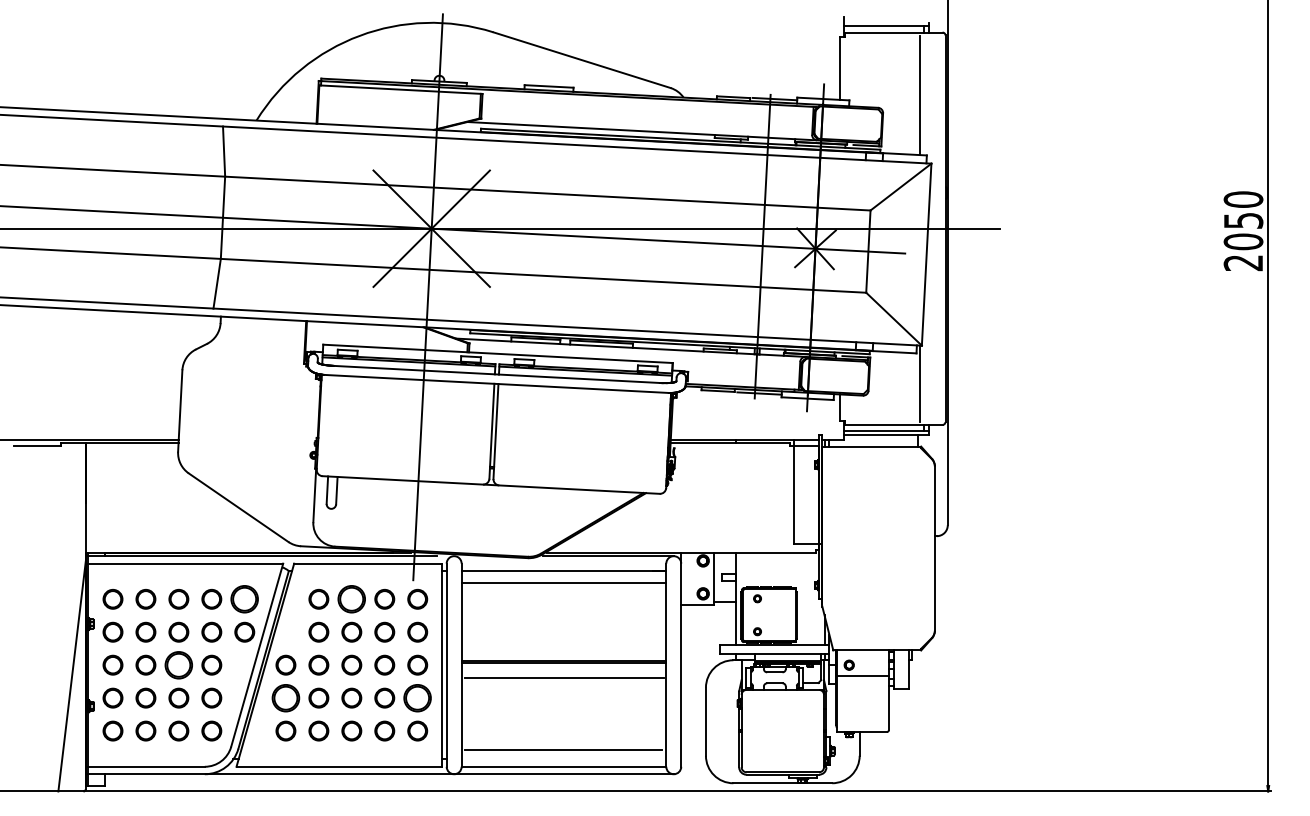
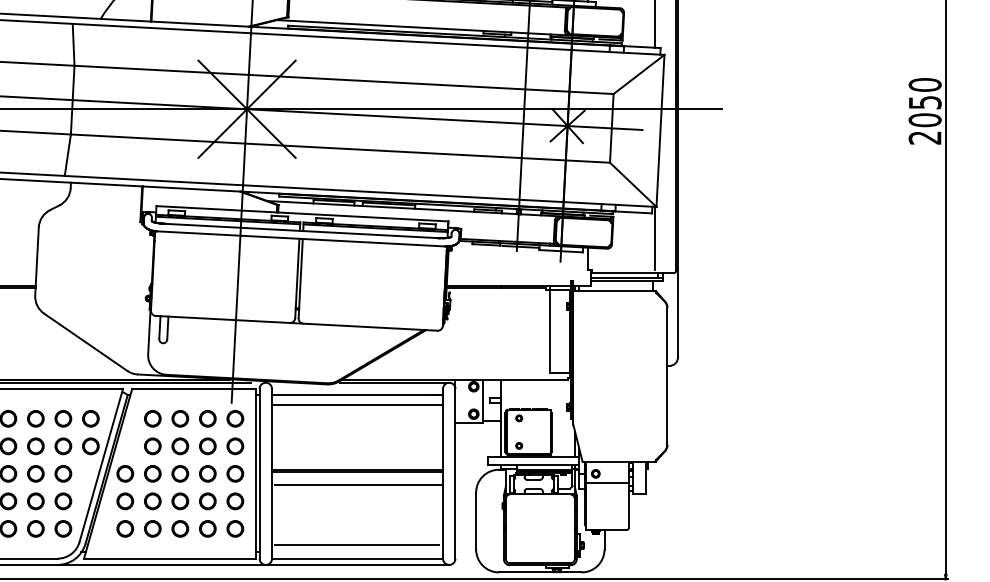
part: (244, 599) -> (90, 418), size x0.71
part: (351, 599) -> (180, 418), size x0.71
part: (178, 664) -> (35, 473), size x0.71
part: (285, 697) -> (124, 500), size x0.71
part: (417, 697) -> (235, 500), size x0.71

